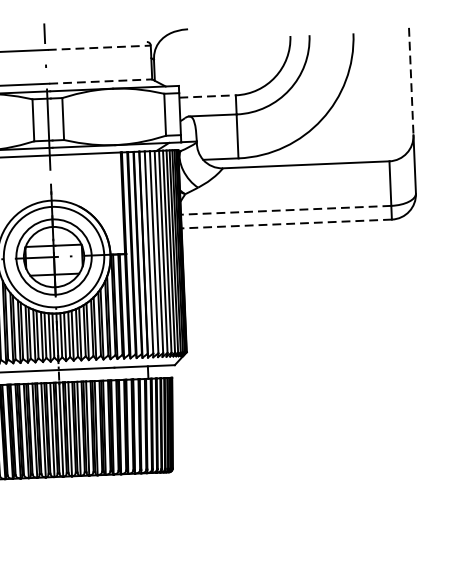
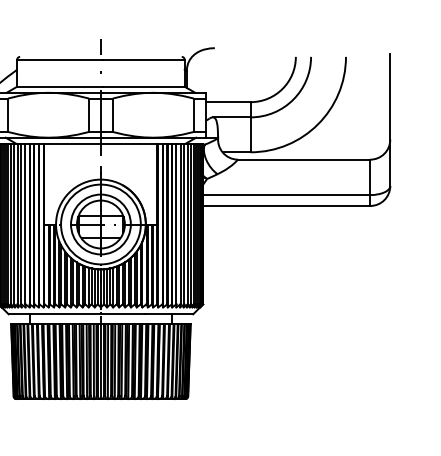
line: (98, 47) -> (143, 59), dashed -> solid
line: (100, 81) -> (143, 86), dashed -> solid
line: (411, 82) -> (390, 97), dashed -> solid
line: (208, 96) -> (228, 102), dashed -> solid
line: (285, 210) -> (286, 195), dashed -> solid
line: (286, 223) -> (286, 205), dashed -> solid

